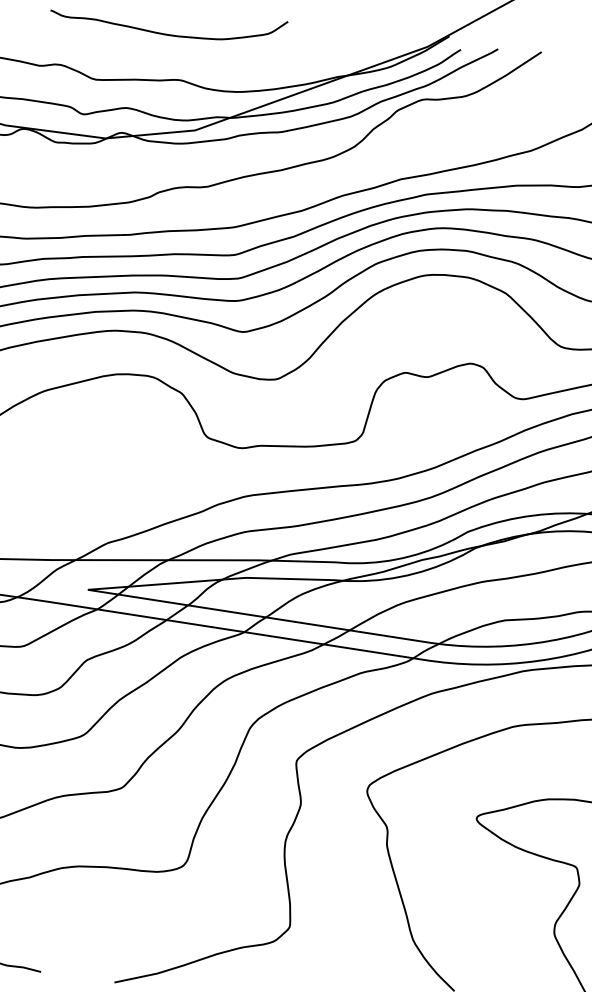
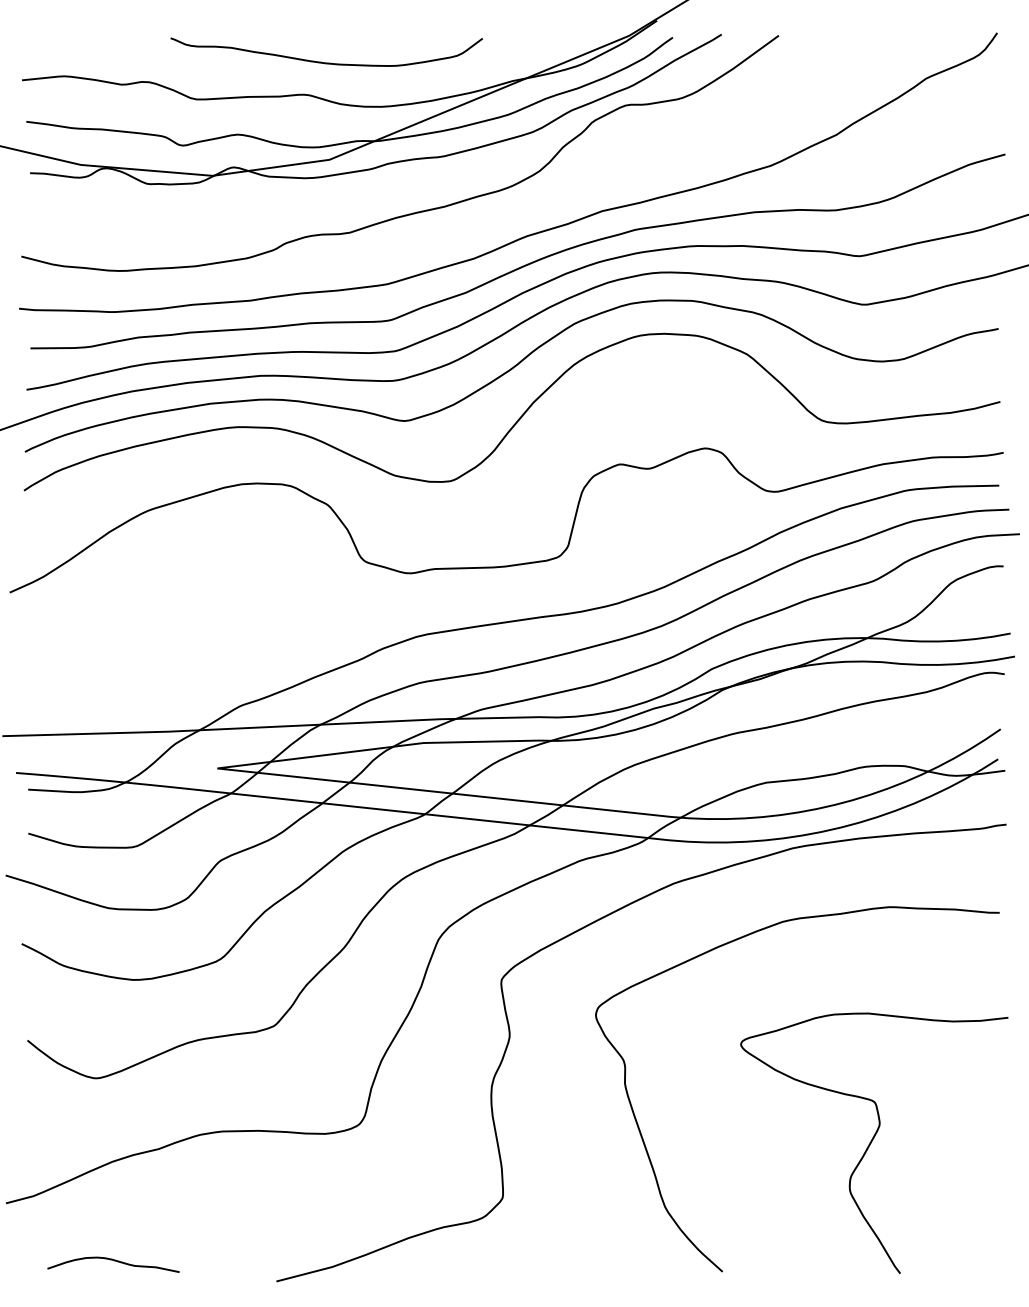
curve: (168, 34) -> (326, 62), moved

